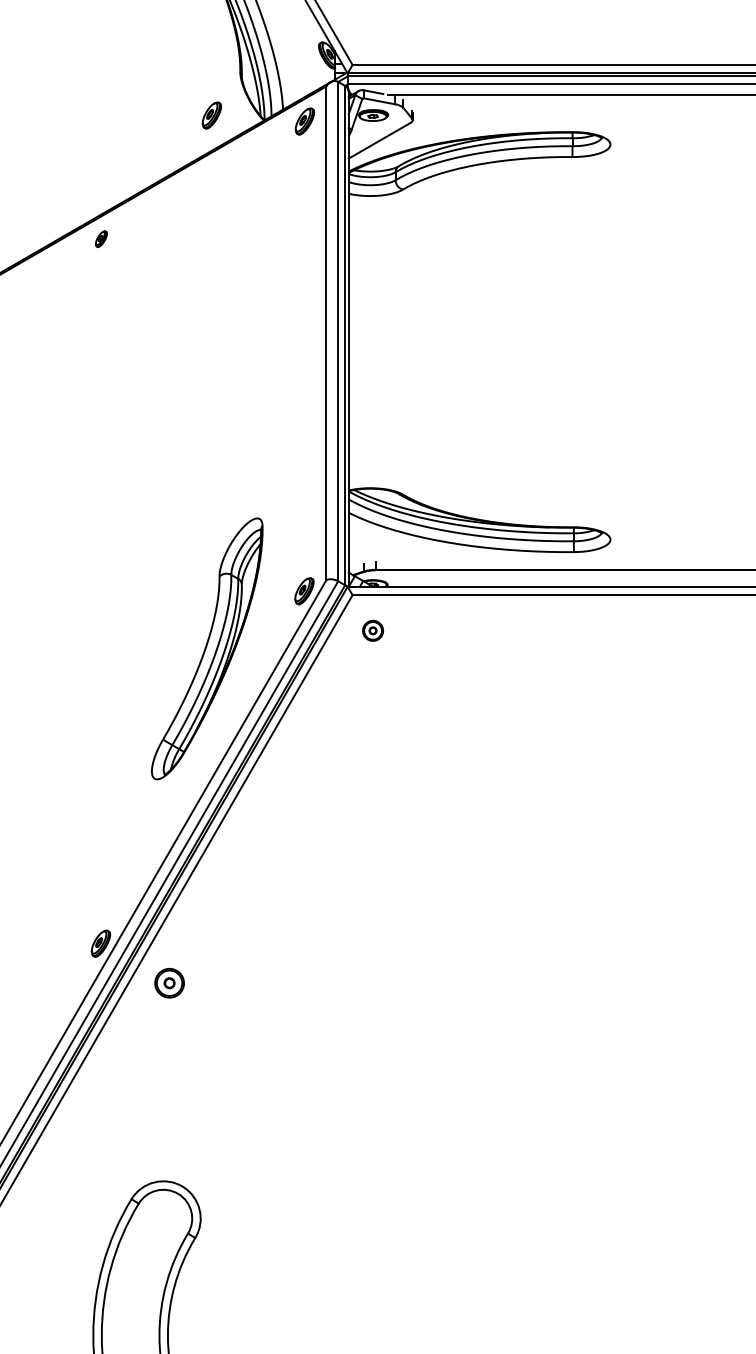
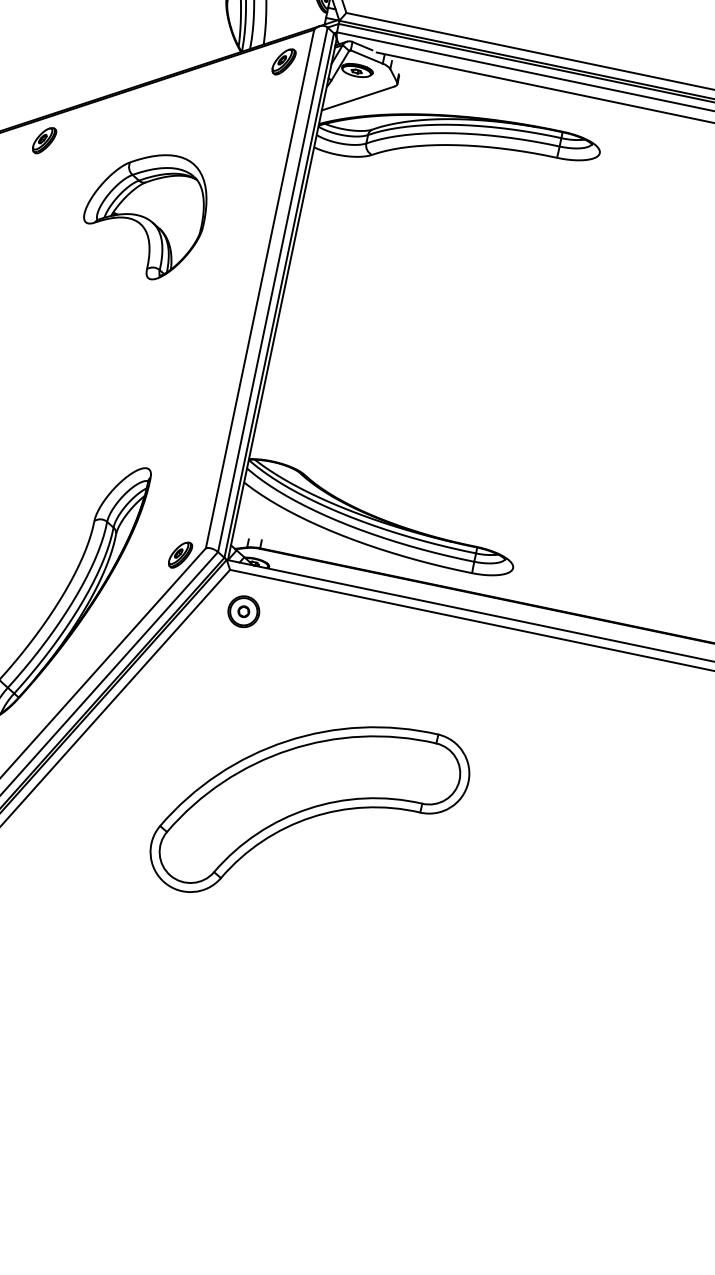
part: (211, 115) -> (187, 35), removed
part: (101, 239) -> (44, 141), size x1.67
part: (207, 286) -> (145, 213), added
part: (372, 630) -> (243, 611), size x1.43
part: (471, 801) -> (309, 812), added

